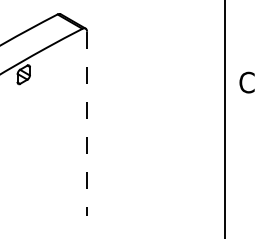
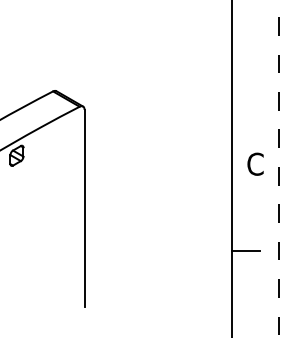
line: (86, 124) -> (84, 208), dashed -> solid
line: (238, 164) -> (246, 251), added

